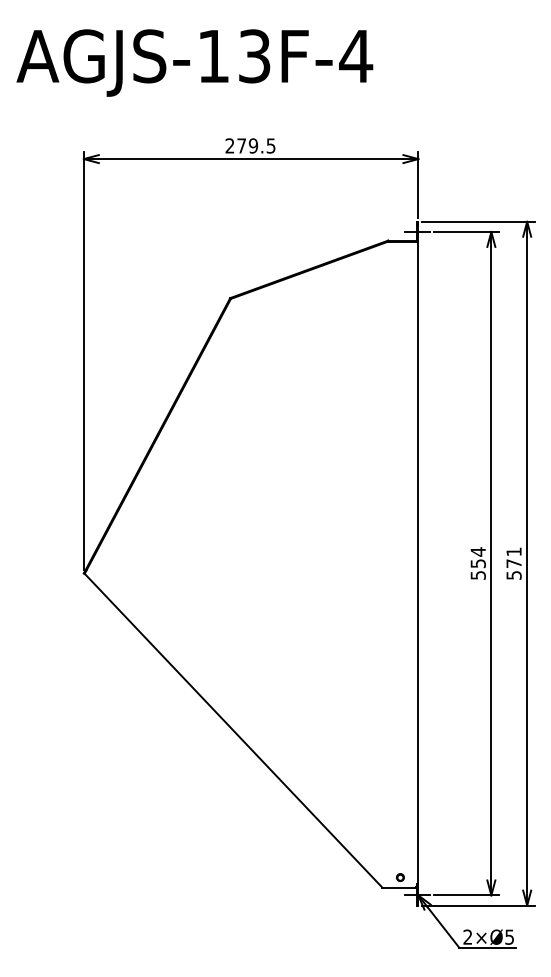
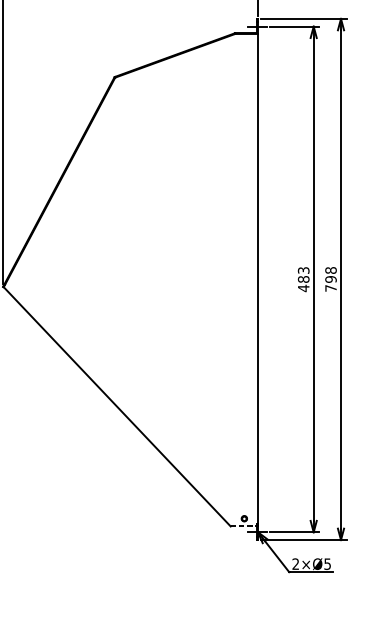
text: (477, 563) -> (303, 279), 554 -> 483
text: (513, 563) -> (330, 279), 571 -> 798
line: (399, 887) -> (243, 526), solid -> dashed

